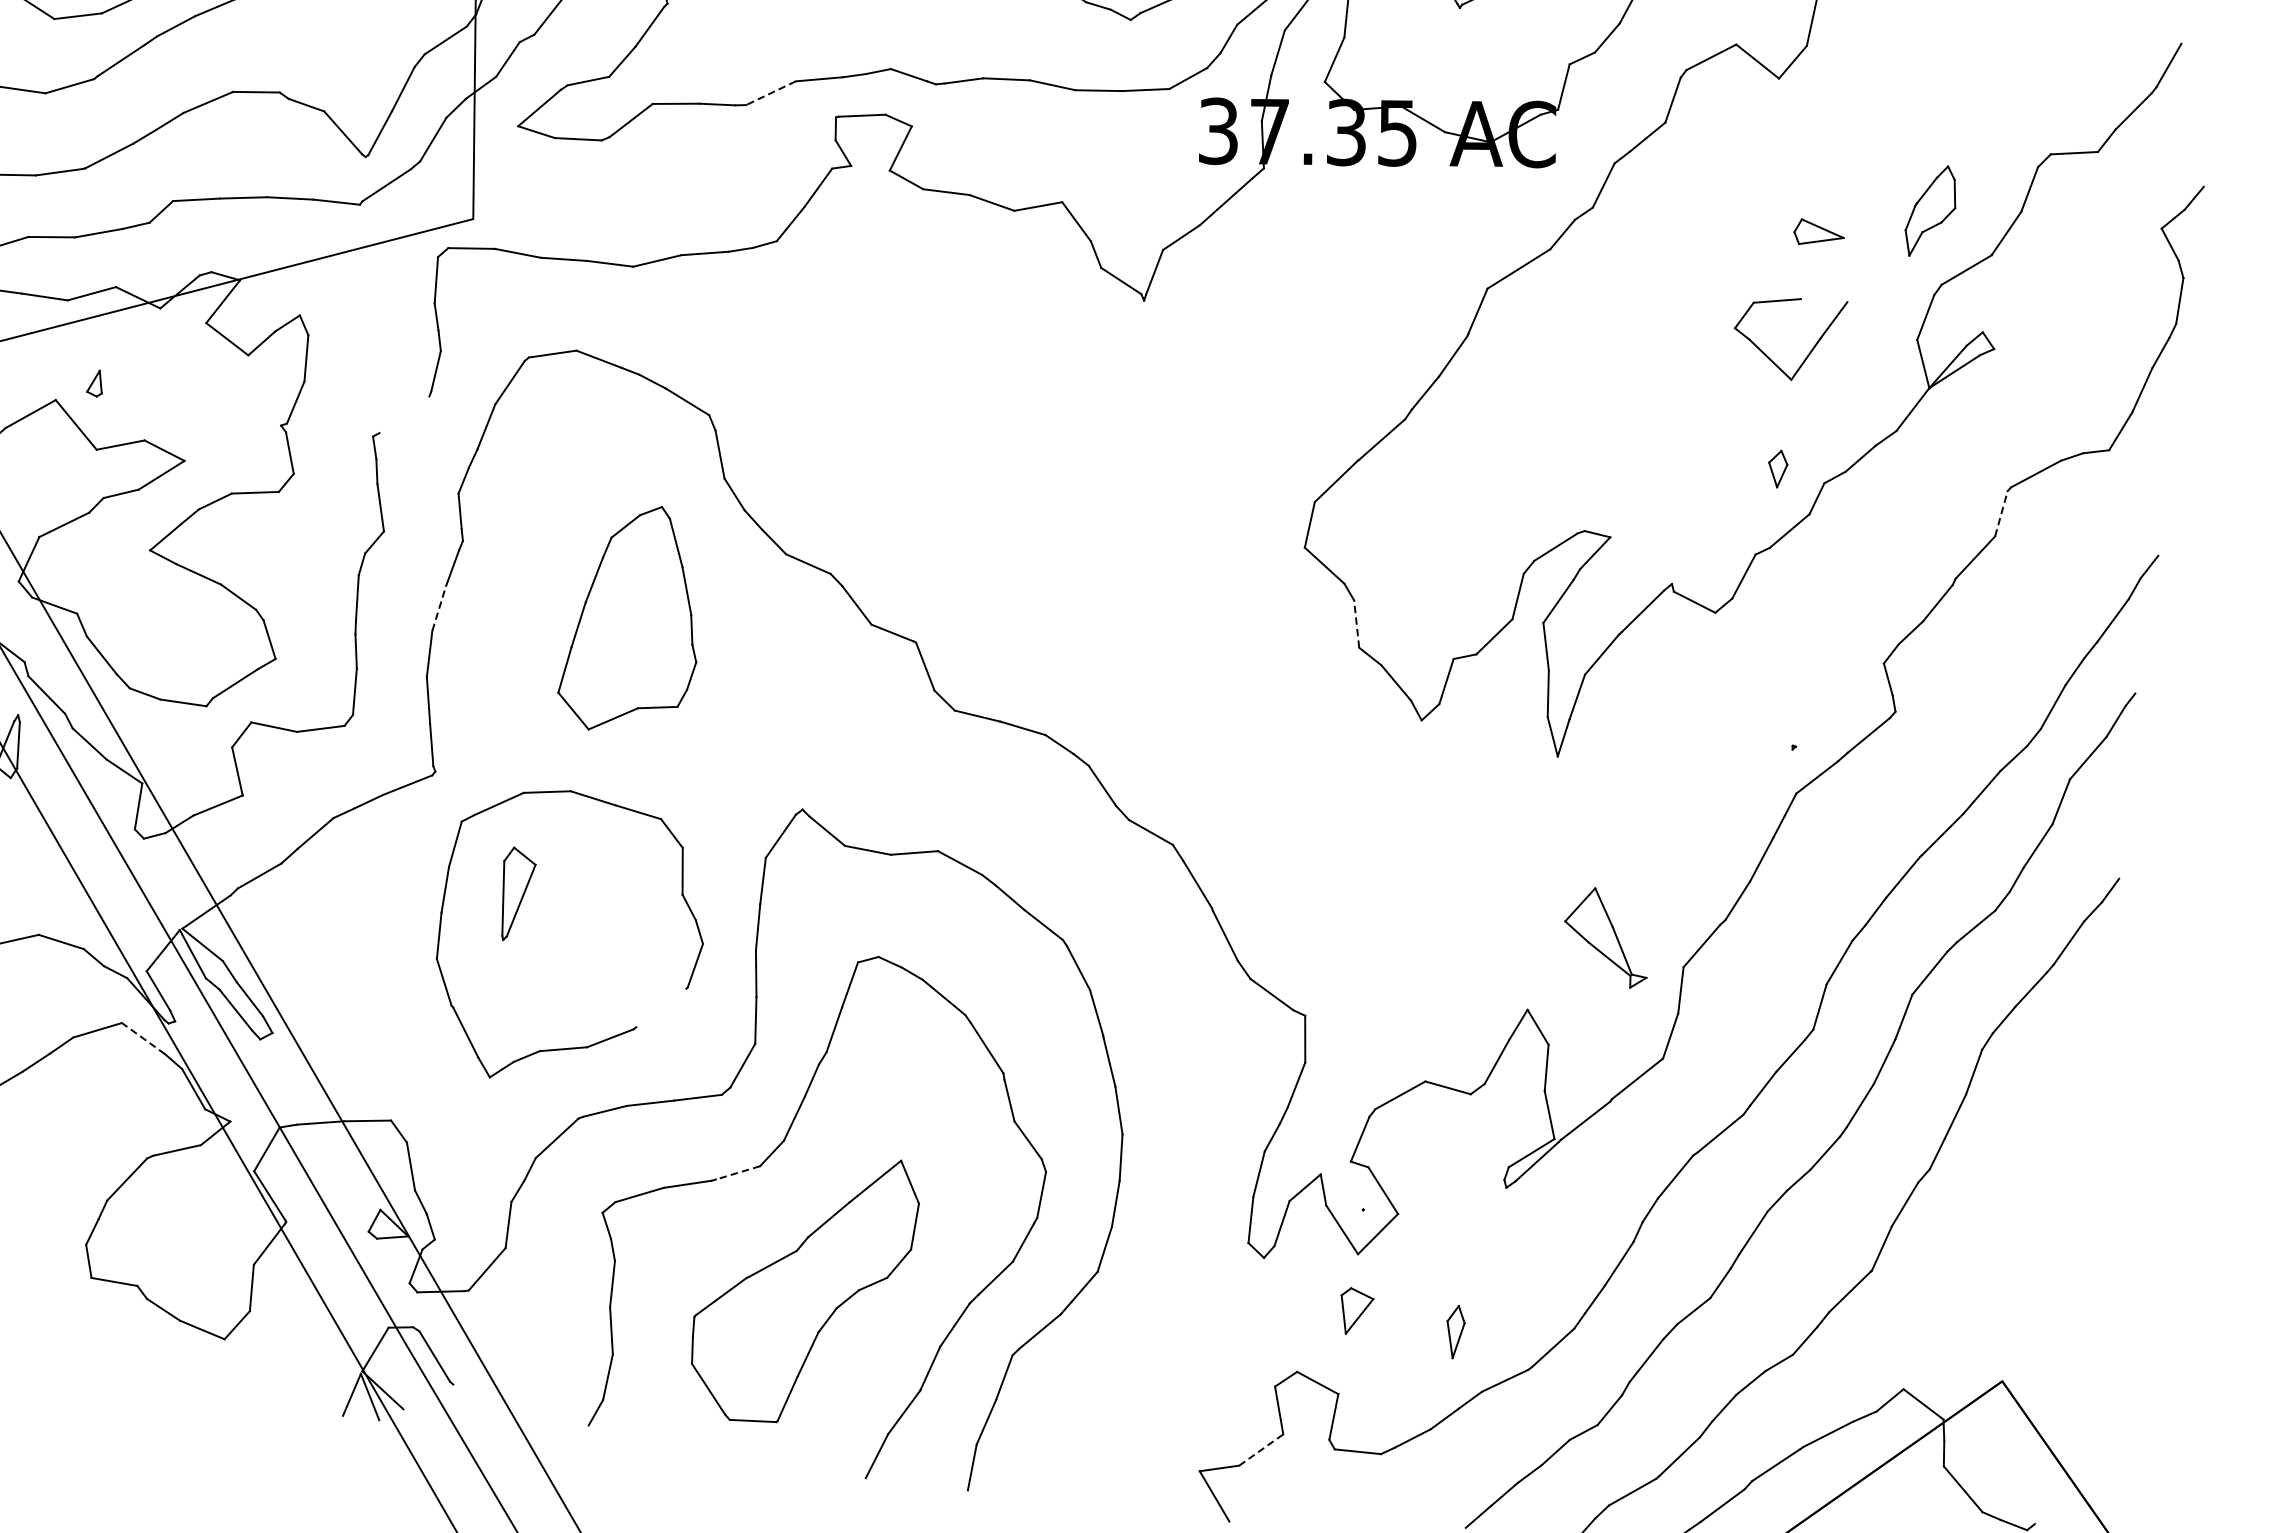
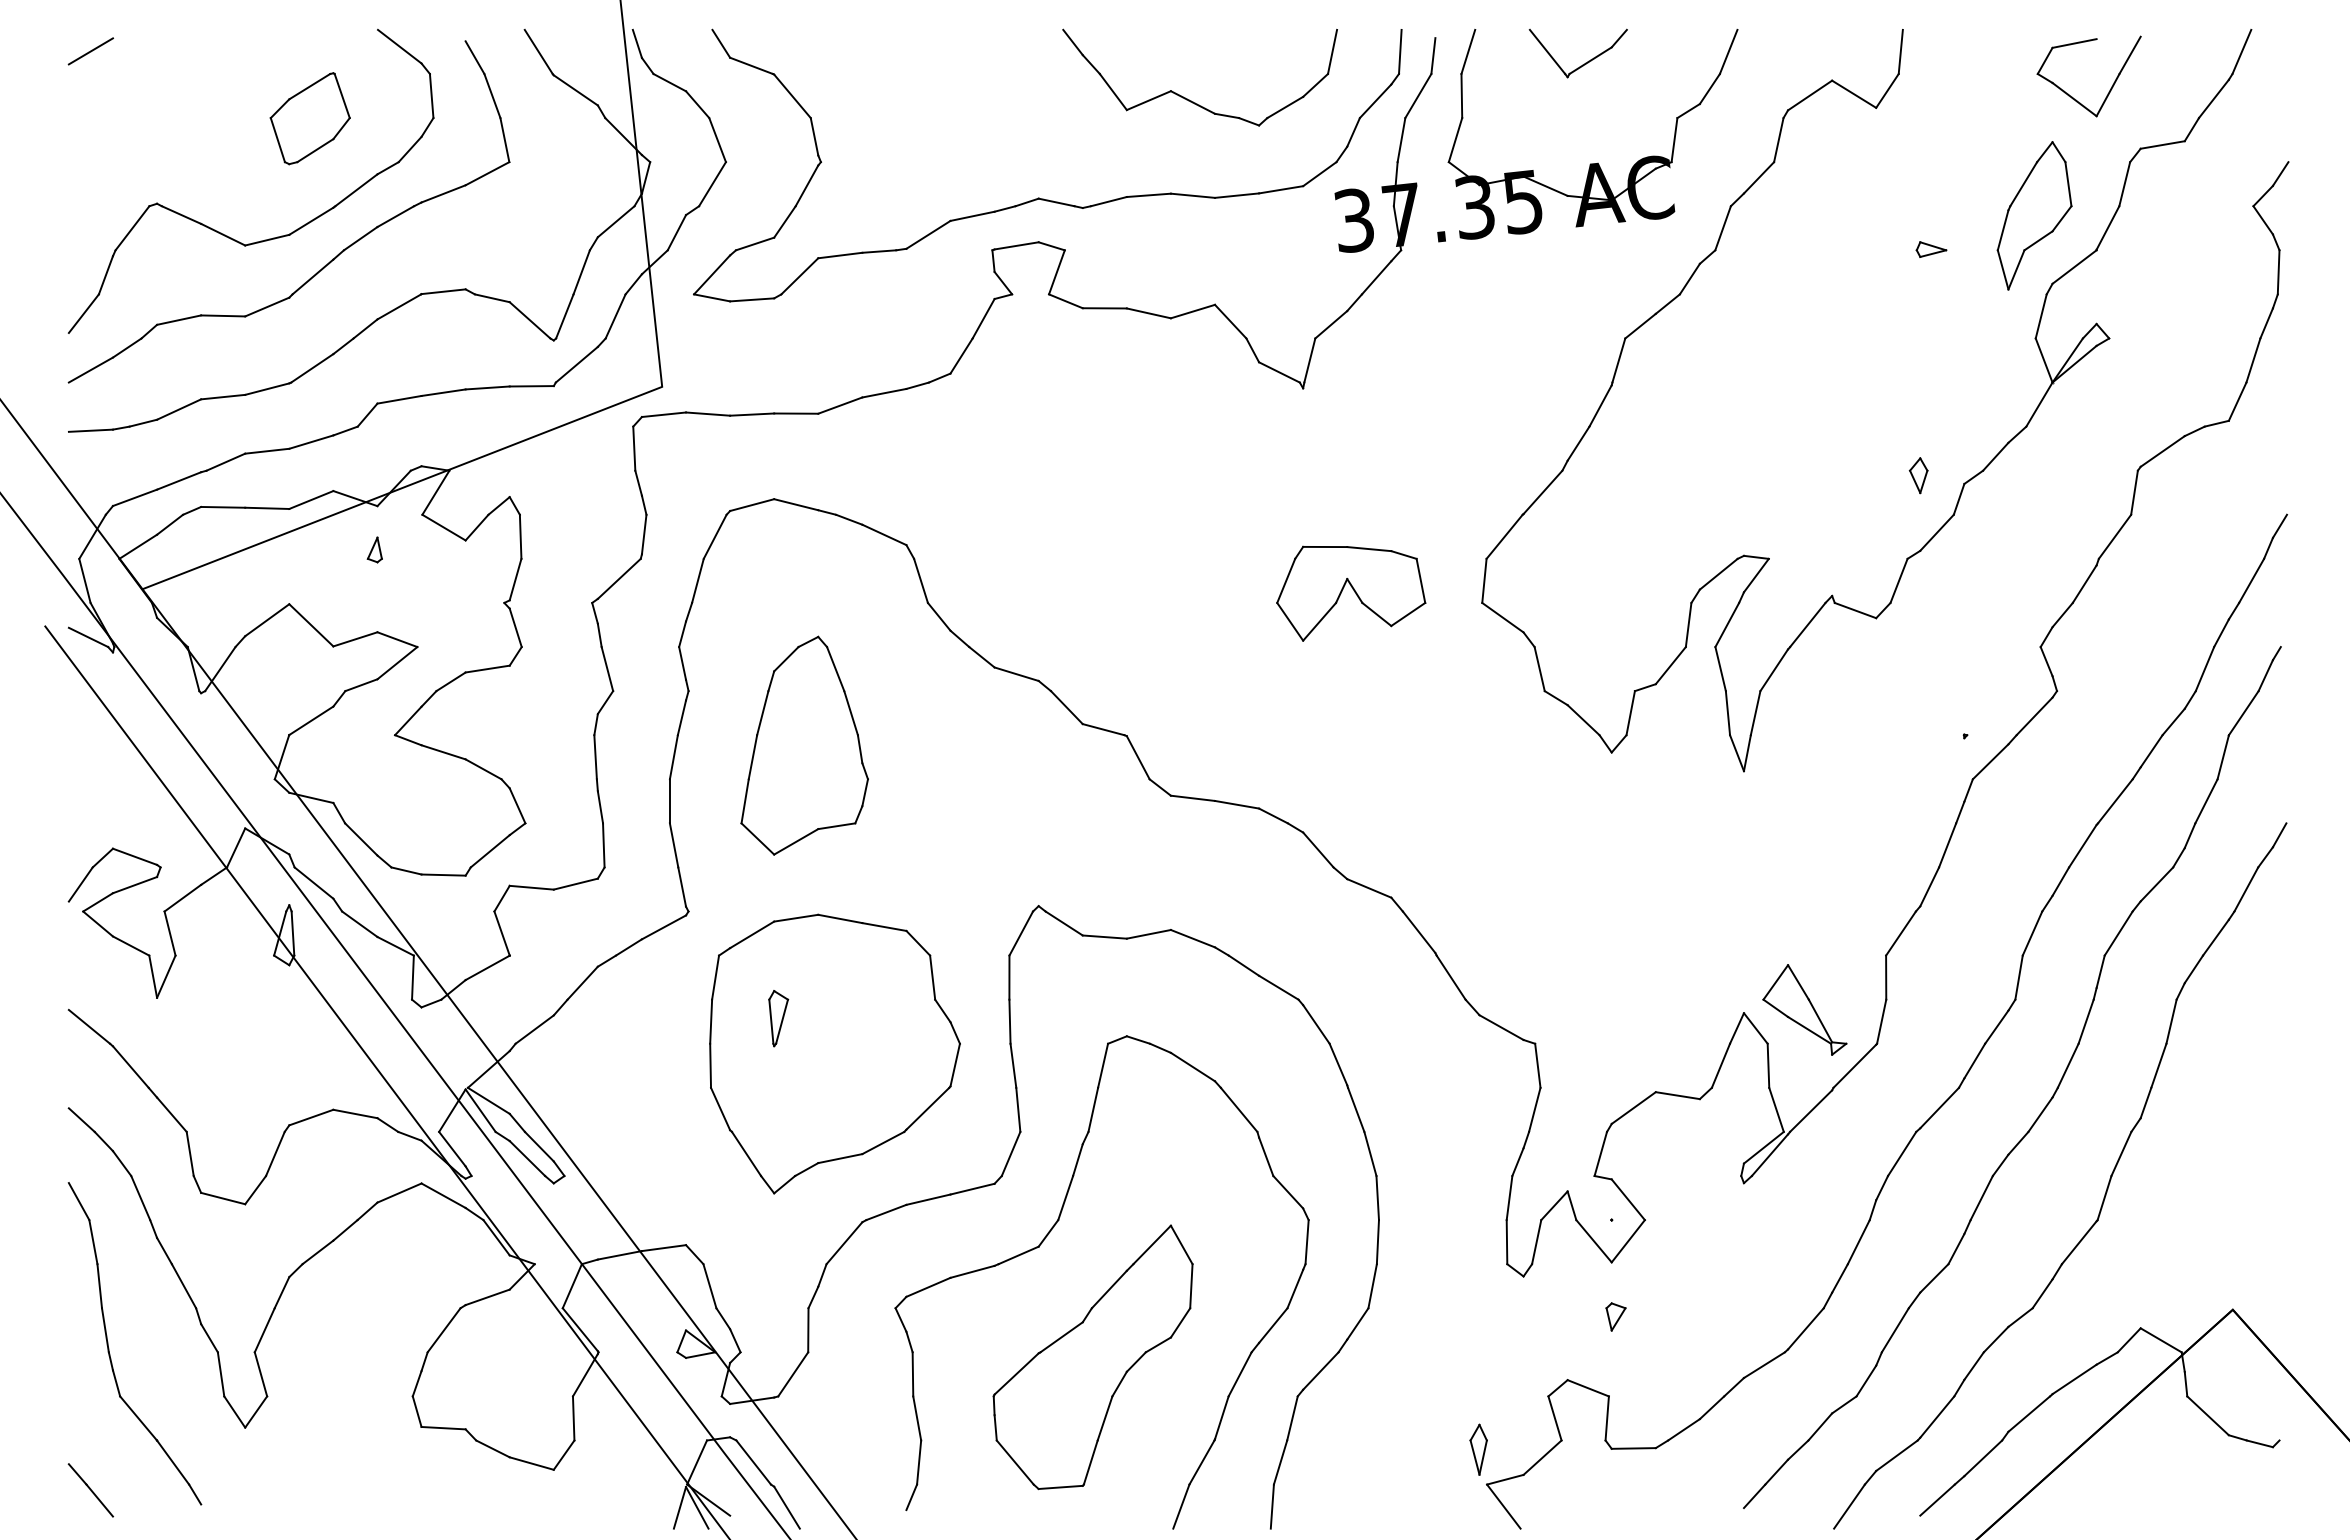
line: (770, 93) -> (928, 235), dashed -> solid
part: (1931, 210) -> (2034, 215), size x1.67
part: (1819, 233) -> (1931, 249), size x0.62
part: (1806, 355) -> (2108, 91), moved
part: (95, 382) -> (374, 549), moved
line: (403, 414) -> (618, 578), added
line: (2001, 513) -> (2134, 492), dashed -> solid
part: (1169, 521) -> (1351, 593), added
line: (438, 607) -> (673, 756), dashed -> solid
part: (634, 619) -> (804, 745), moved
line: (1356, 624) -> (1539, 669), dashed -> solid
part: (516, 894) -> (778, 1018), size x0.62
part: (1606, 936) -> (1804, 1009), moved
line: (660, 1007) -> (927, 1108), added
line: (143, 1038) -> (443, 1195), dashed -> solid
line: (737, 1172) -> (1018, 1255), dashed -> solid
part: (1355, 1311) -> (1615, 1316), size x0.62
part: (1454, 1331) -> (1478, 1449), moved
line: (463, 1407) -> (786, 1507), added
line: (1261, 1449) -> (1542, 1457), dashed -> solid

